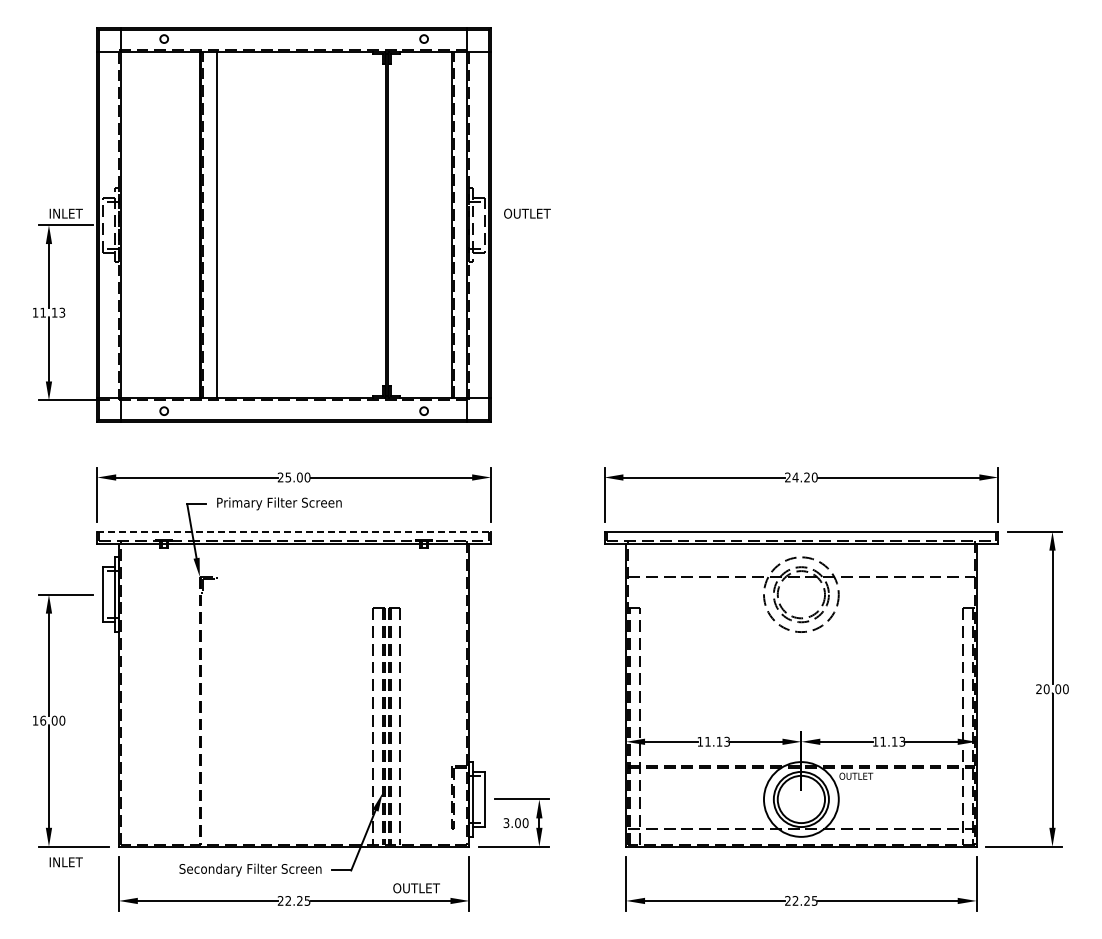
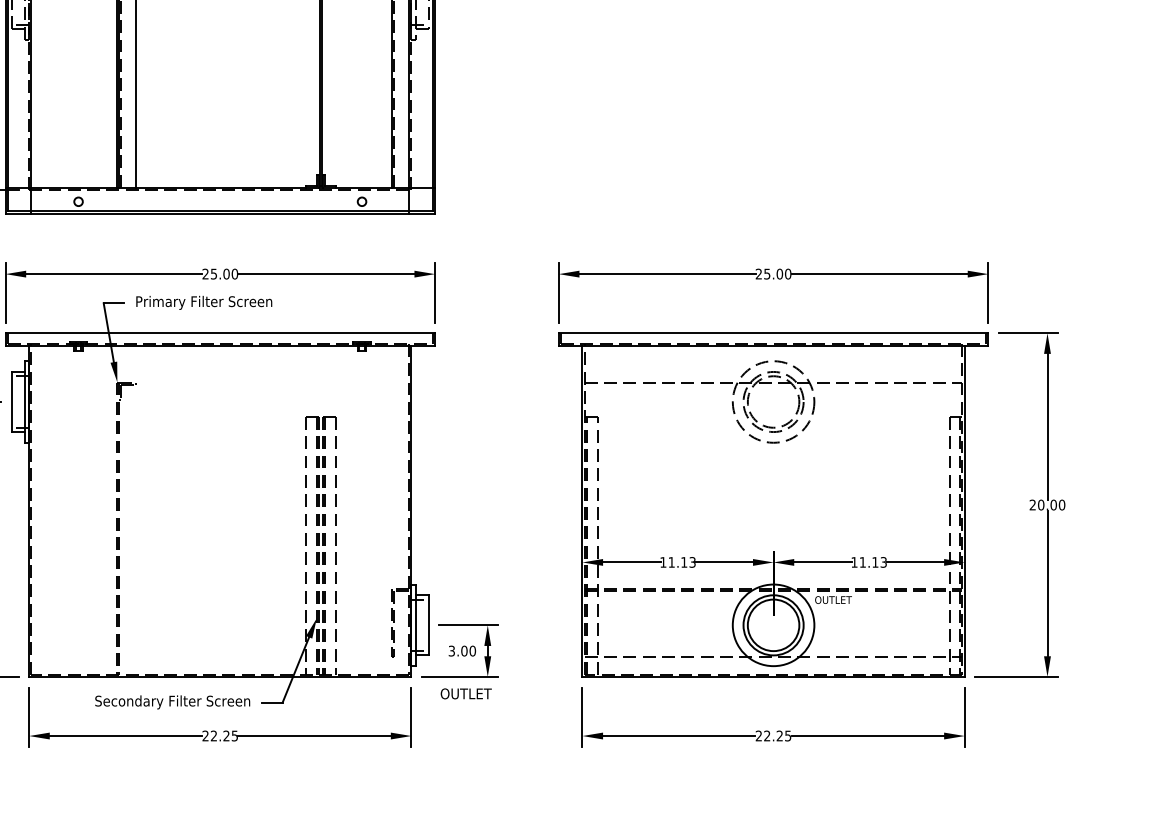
text: (801, 477) -> (773, 274), 24.20 -> 25.00
line: (294, 531) -> (220, 333), dashed -> solid
text: (416, 888) -> (466, 694), moved

